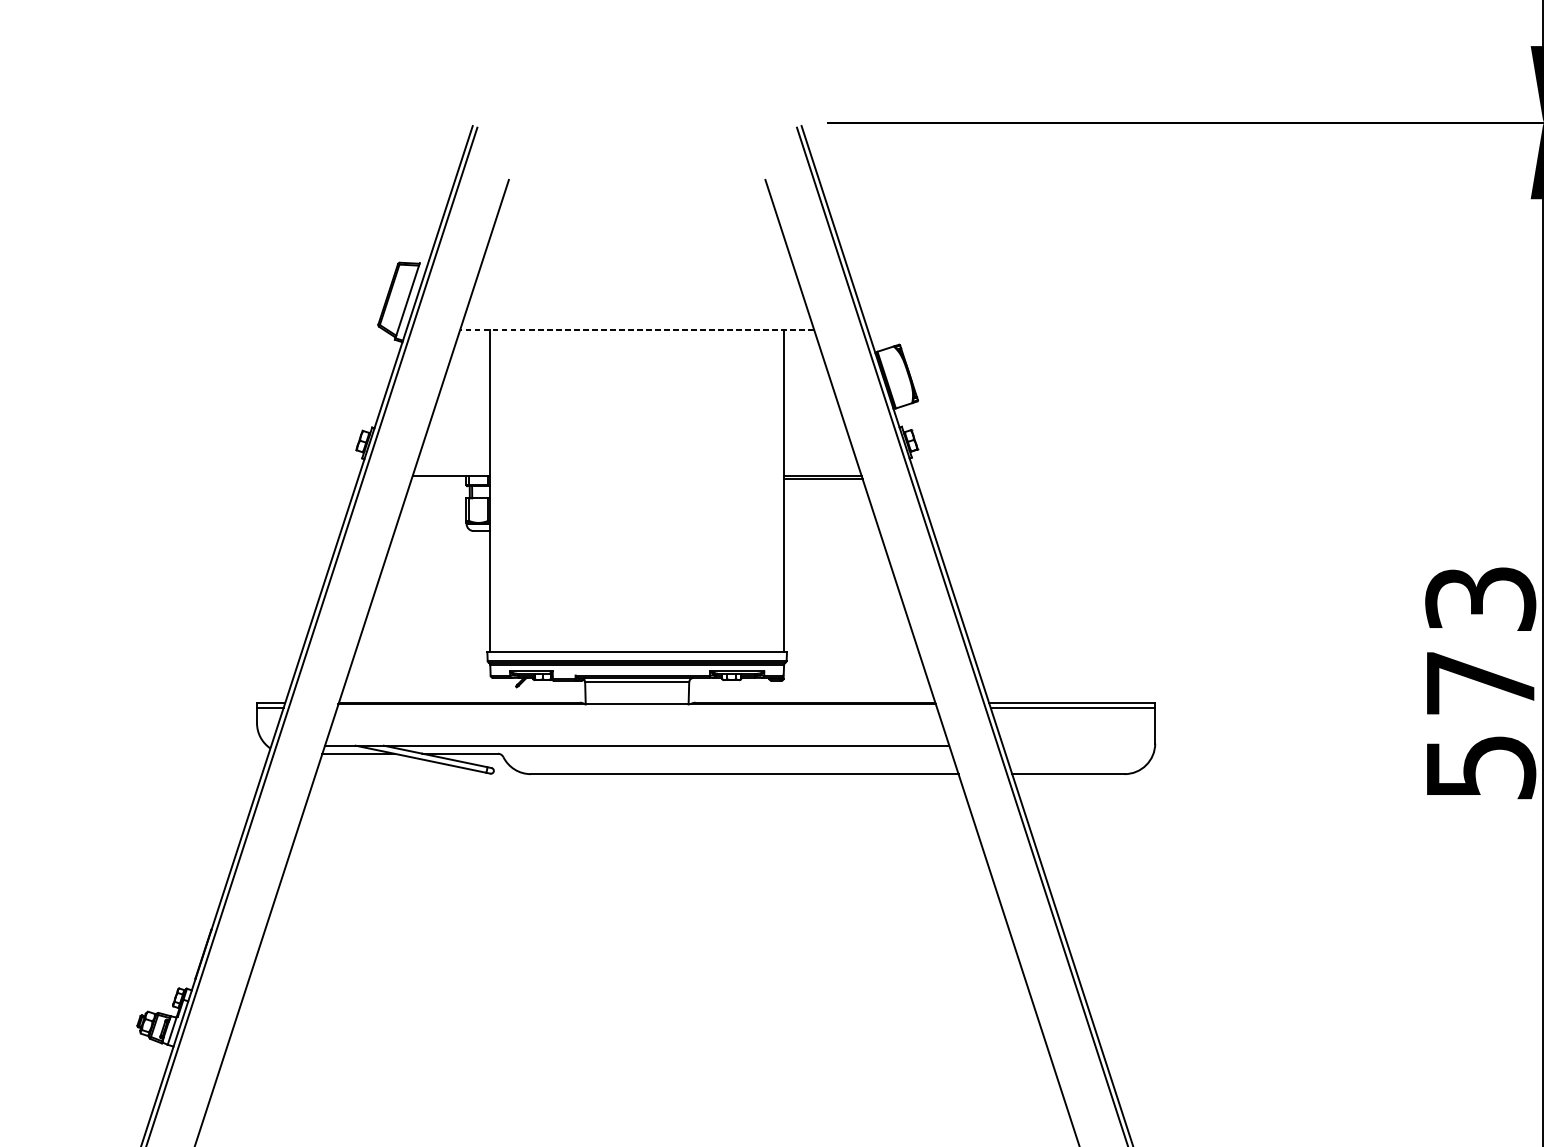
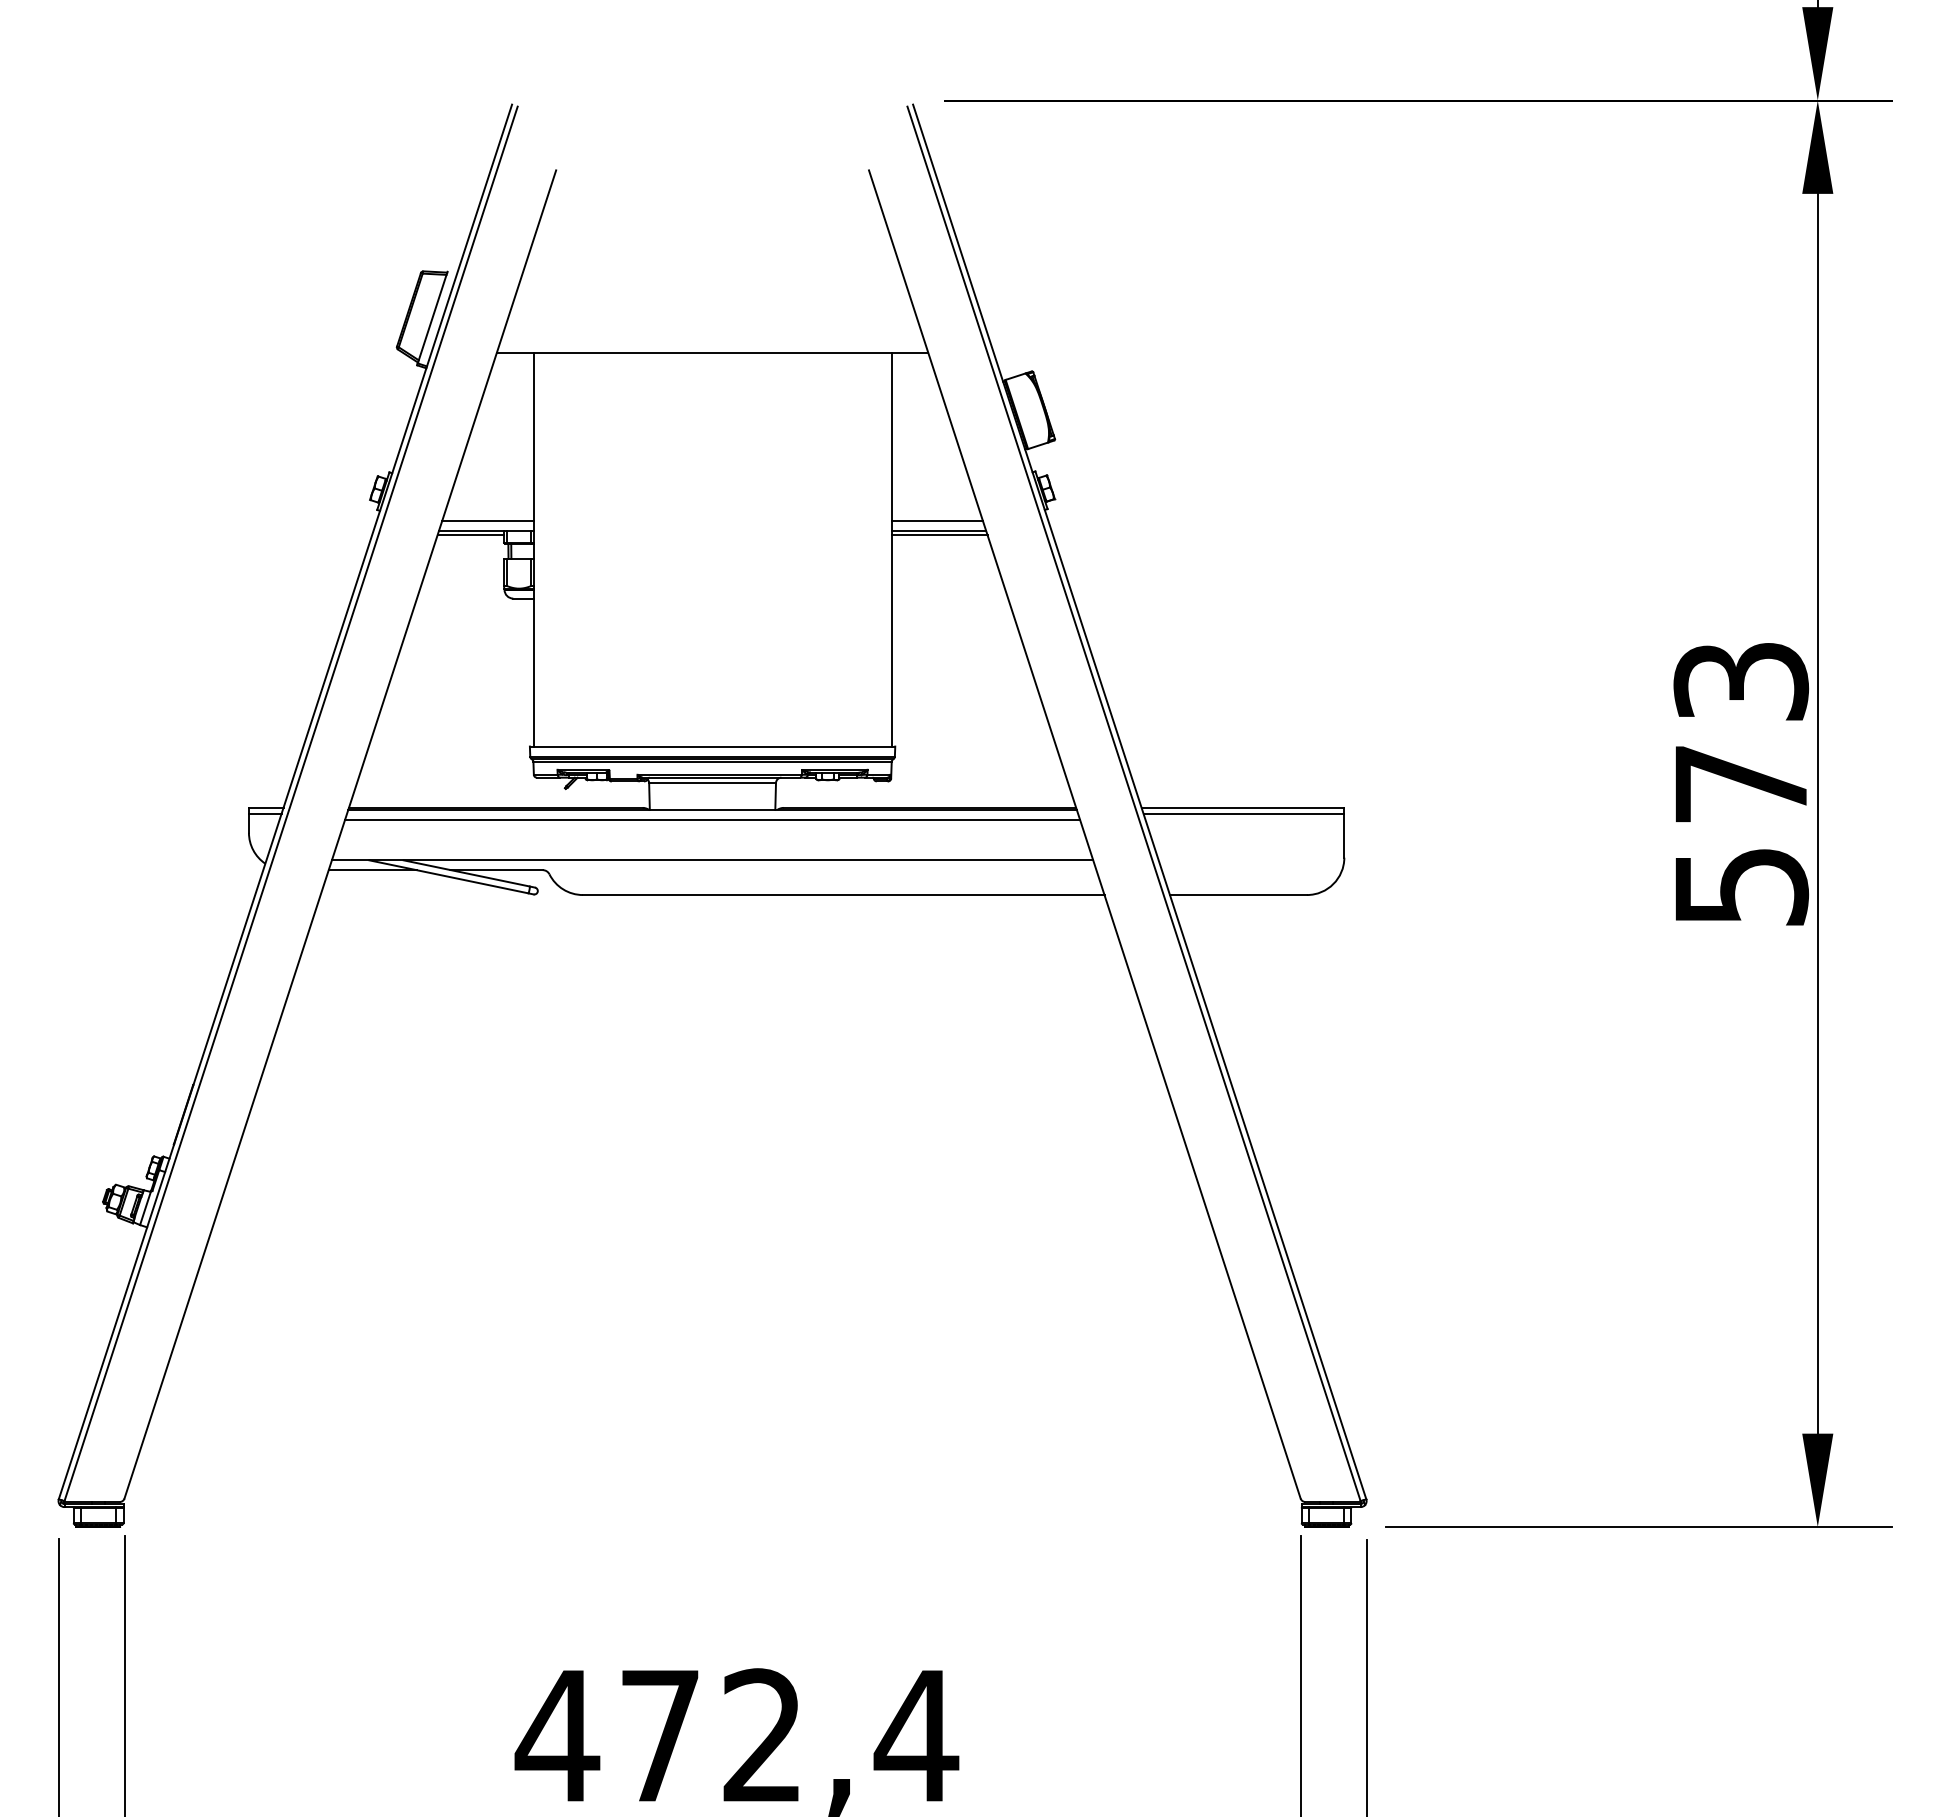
line: (637, 330) -> (712, 353), dashed -> solid
line: (452, 467) -> (487, 521), added
line: (821, 467) -> (937, 521), added
line: (438, 479) -> (470, 535), added
line: (637, 713) -> (712, 820), added

